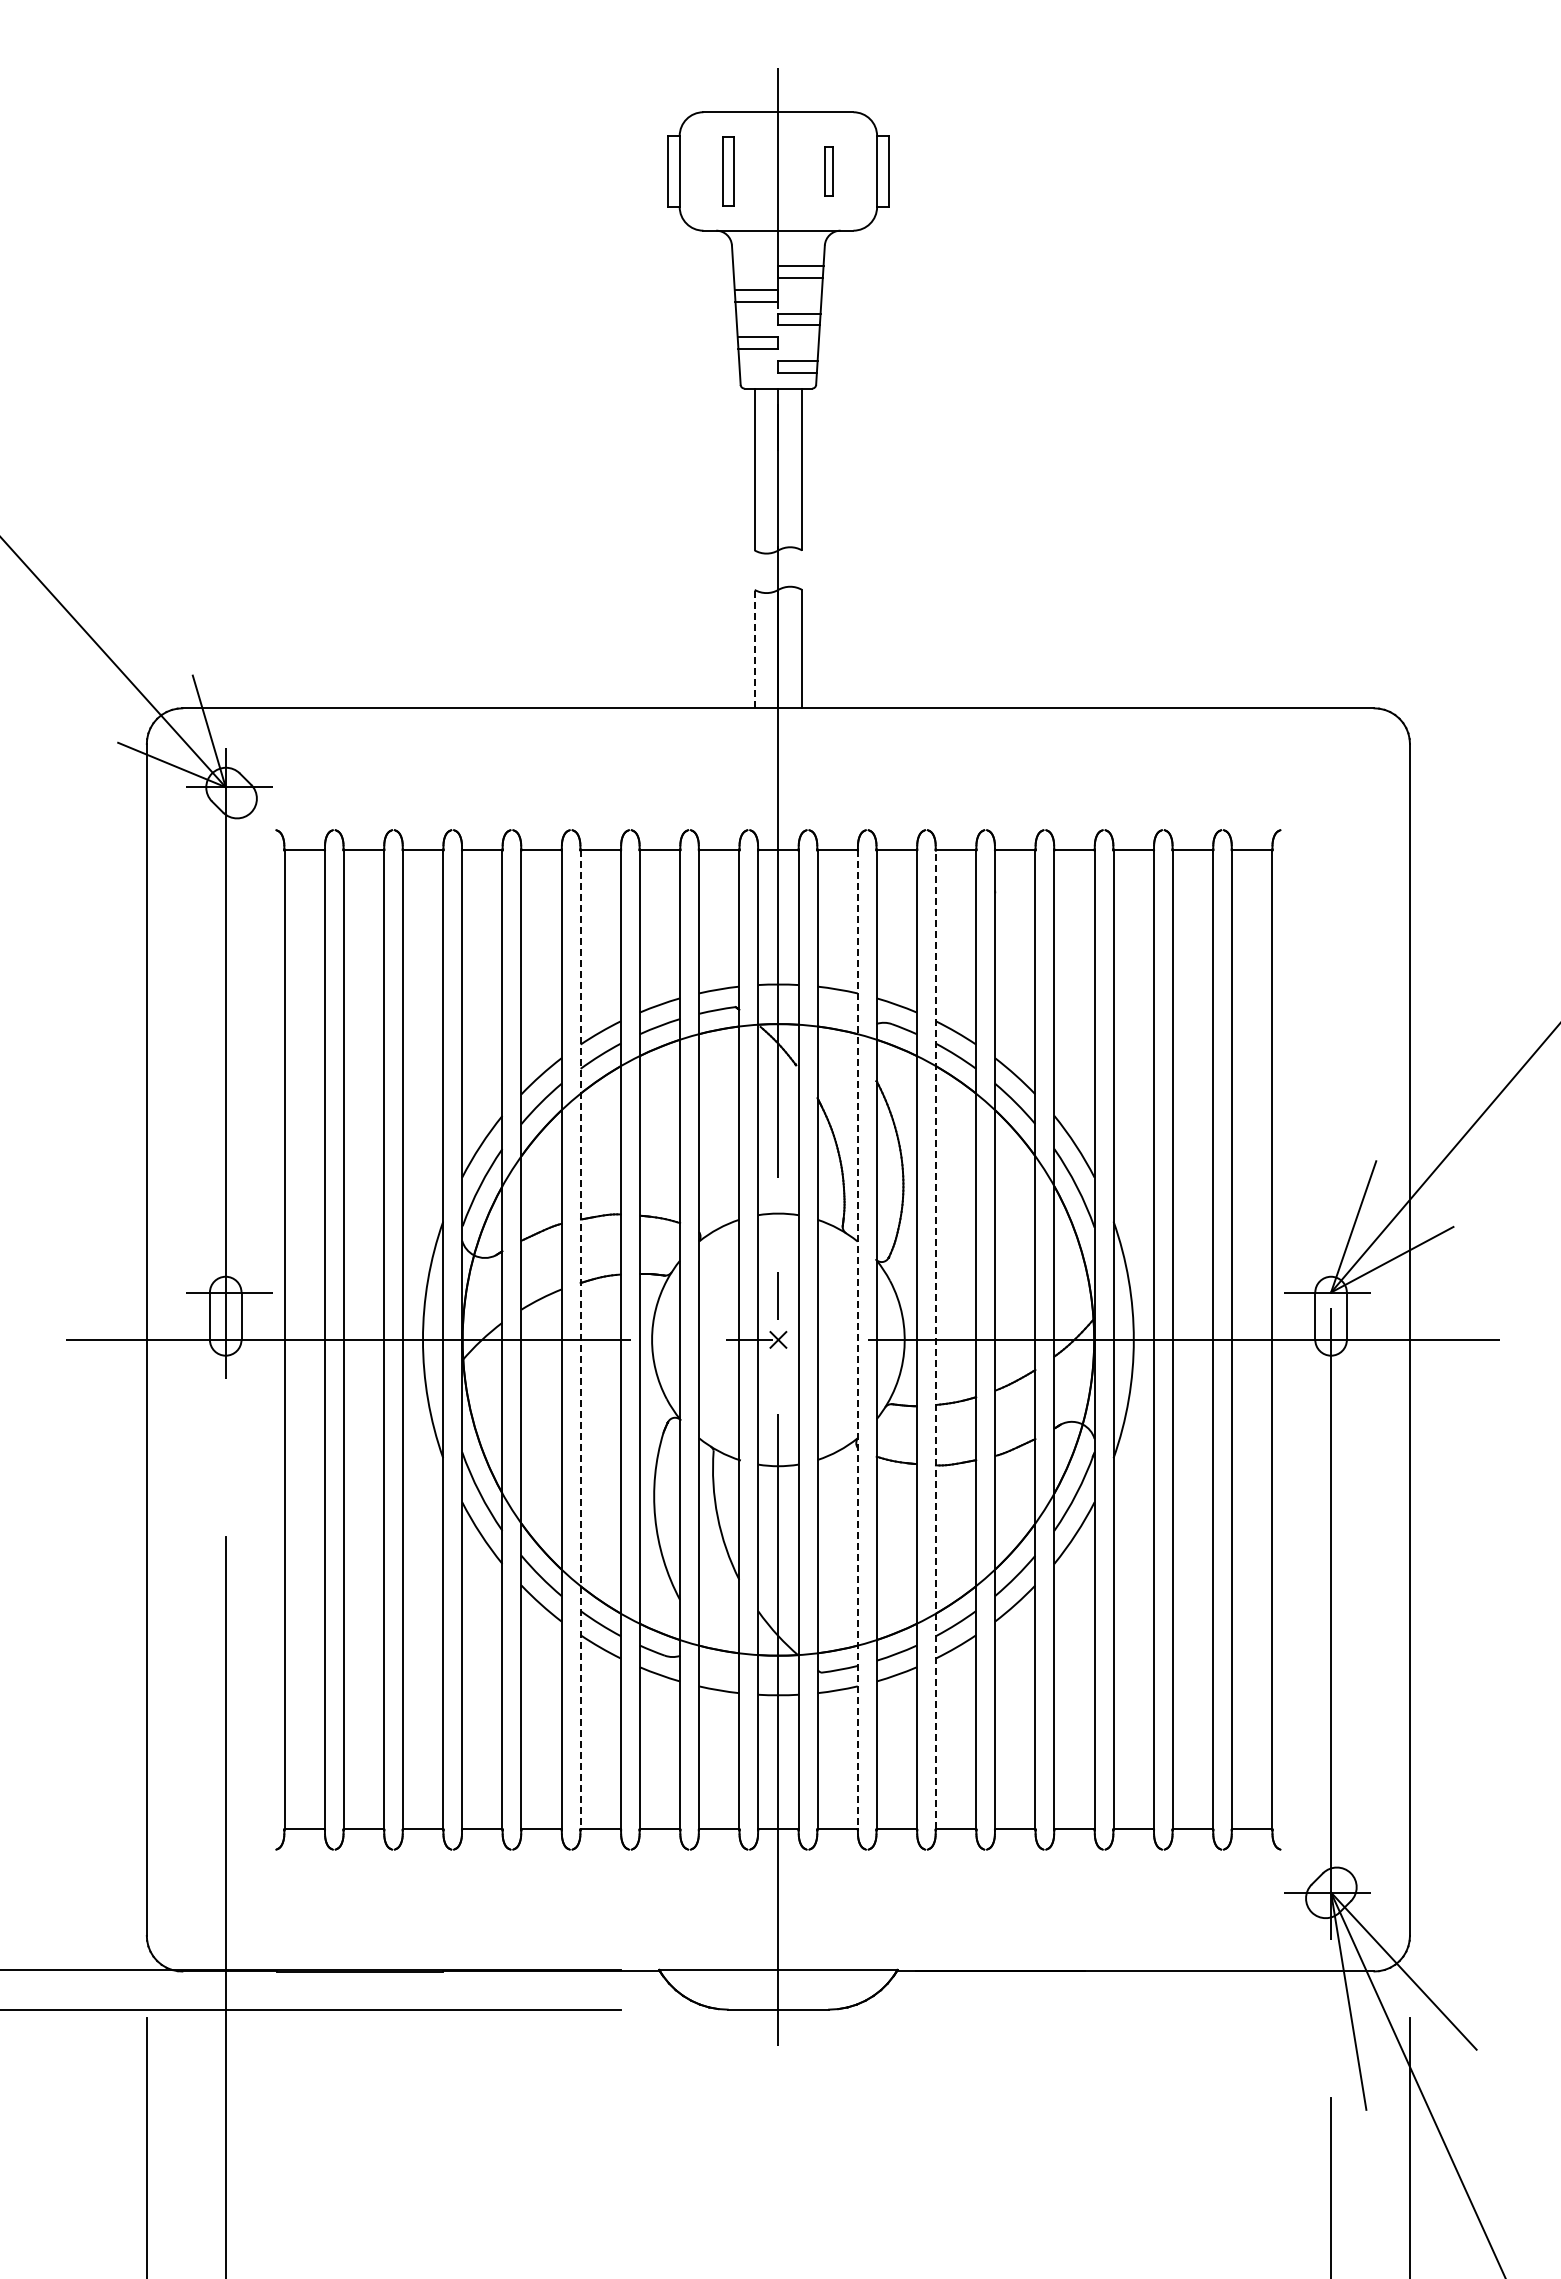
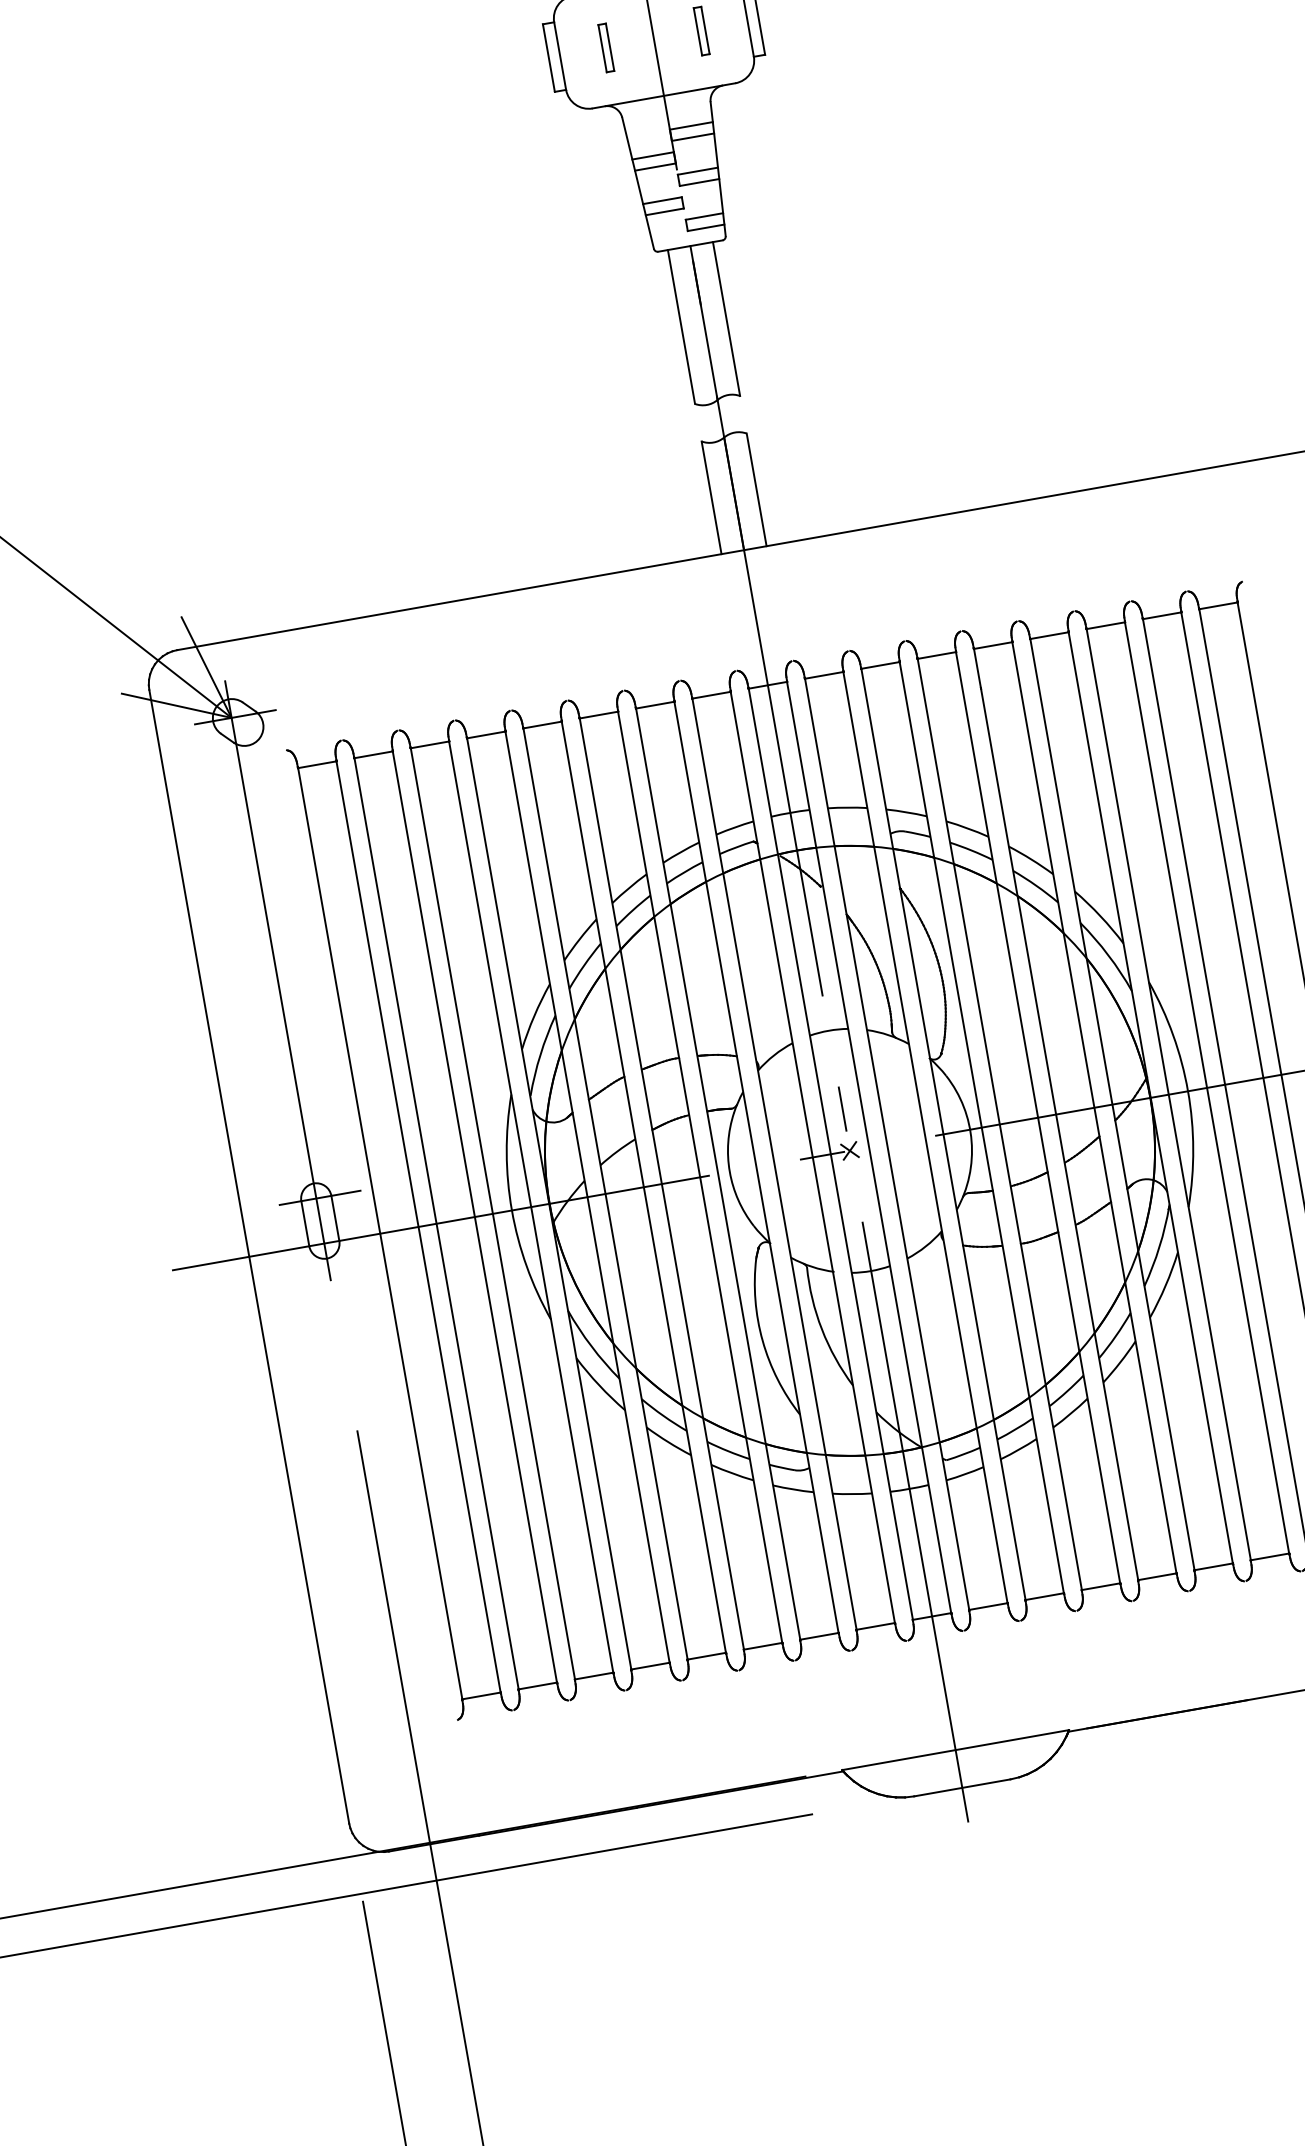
part: (727, 171) -> (605, 48), size x0.71
line: (754, 648) -> (711, 497), dashed -> solid
line: (580, 1339) -> (661, 1183), dashed -> solid
line: (857, 1339) -> (925, 1137), dashed -> solid
line: (935, 1339) -> (999, 1124), dashed -> solid

